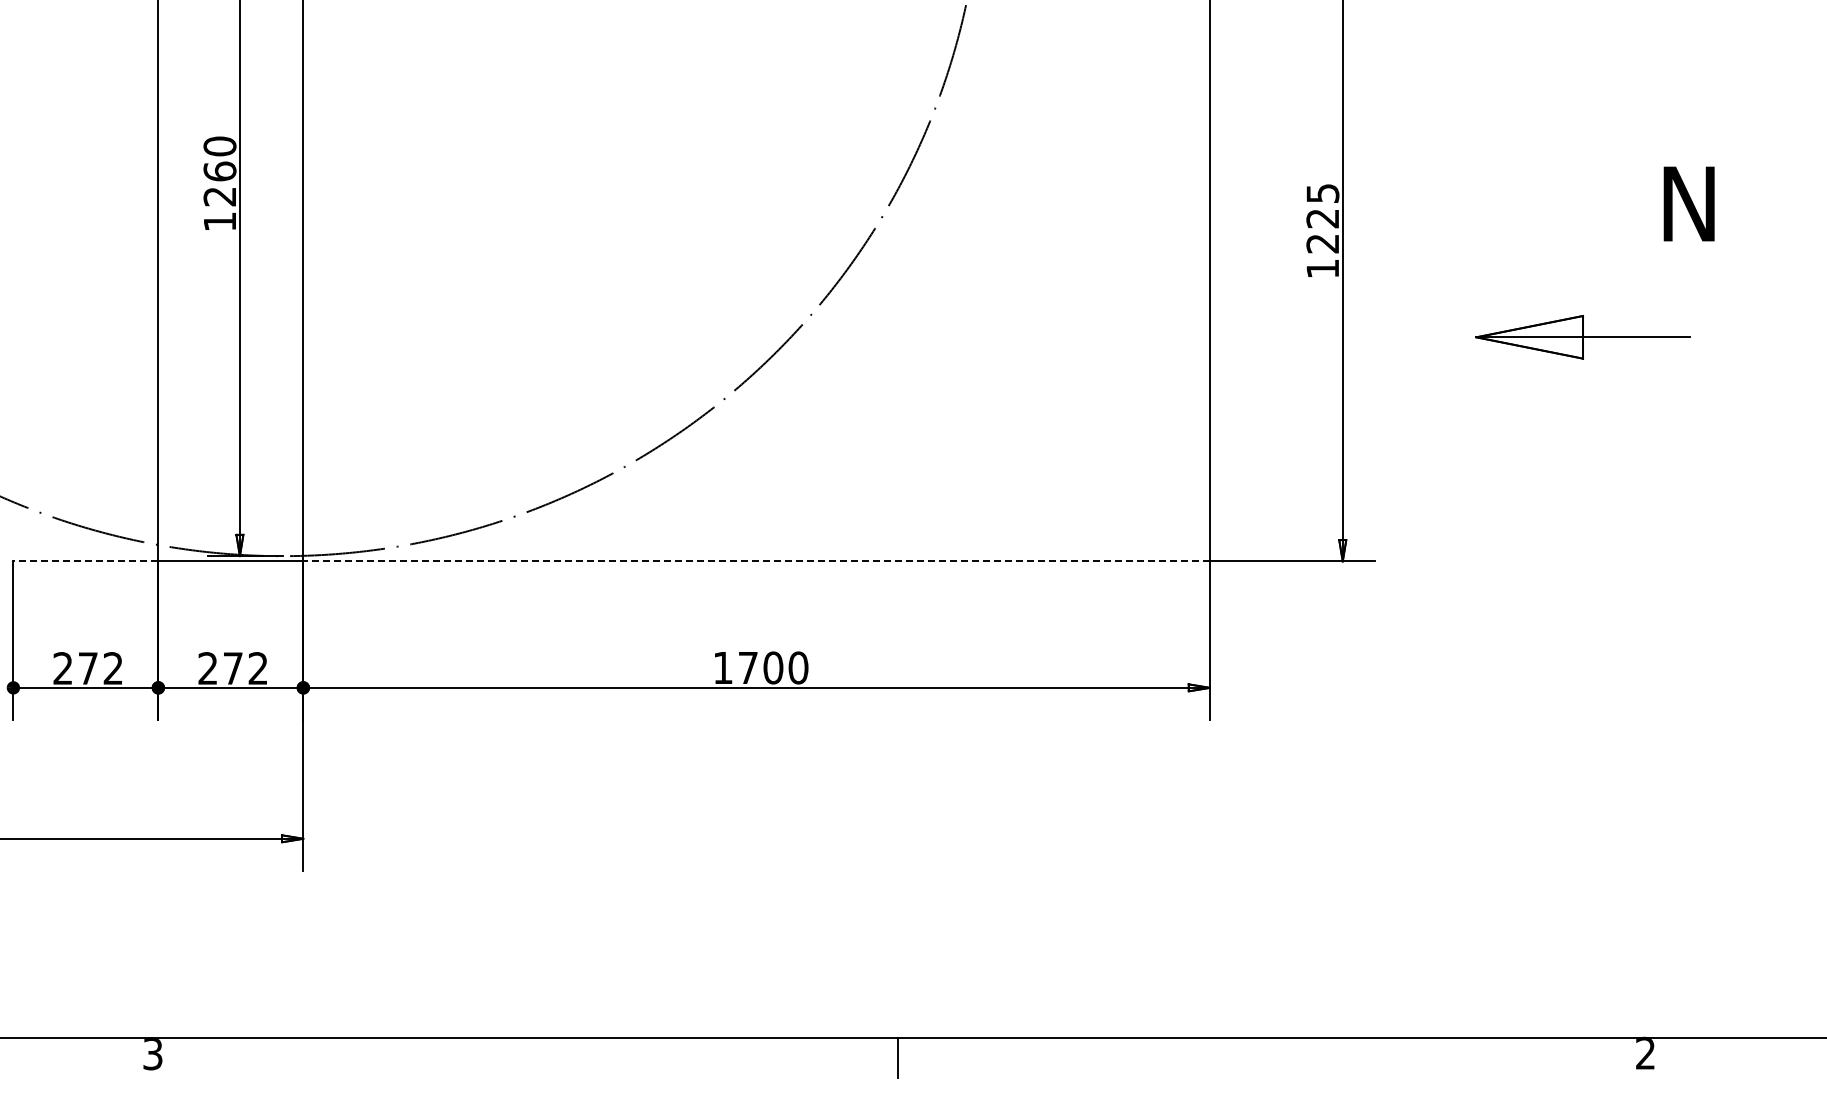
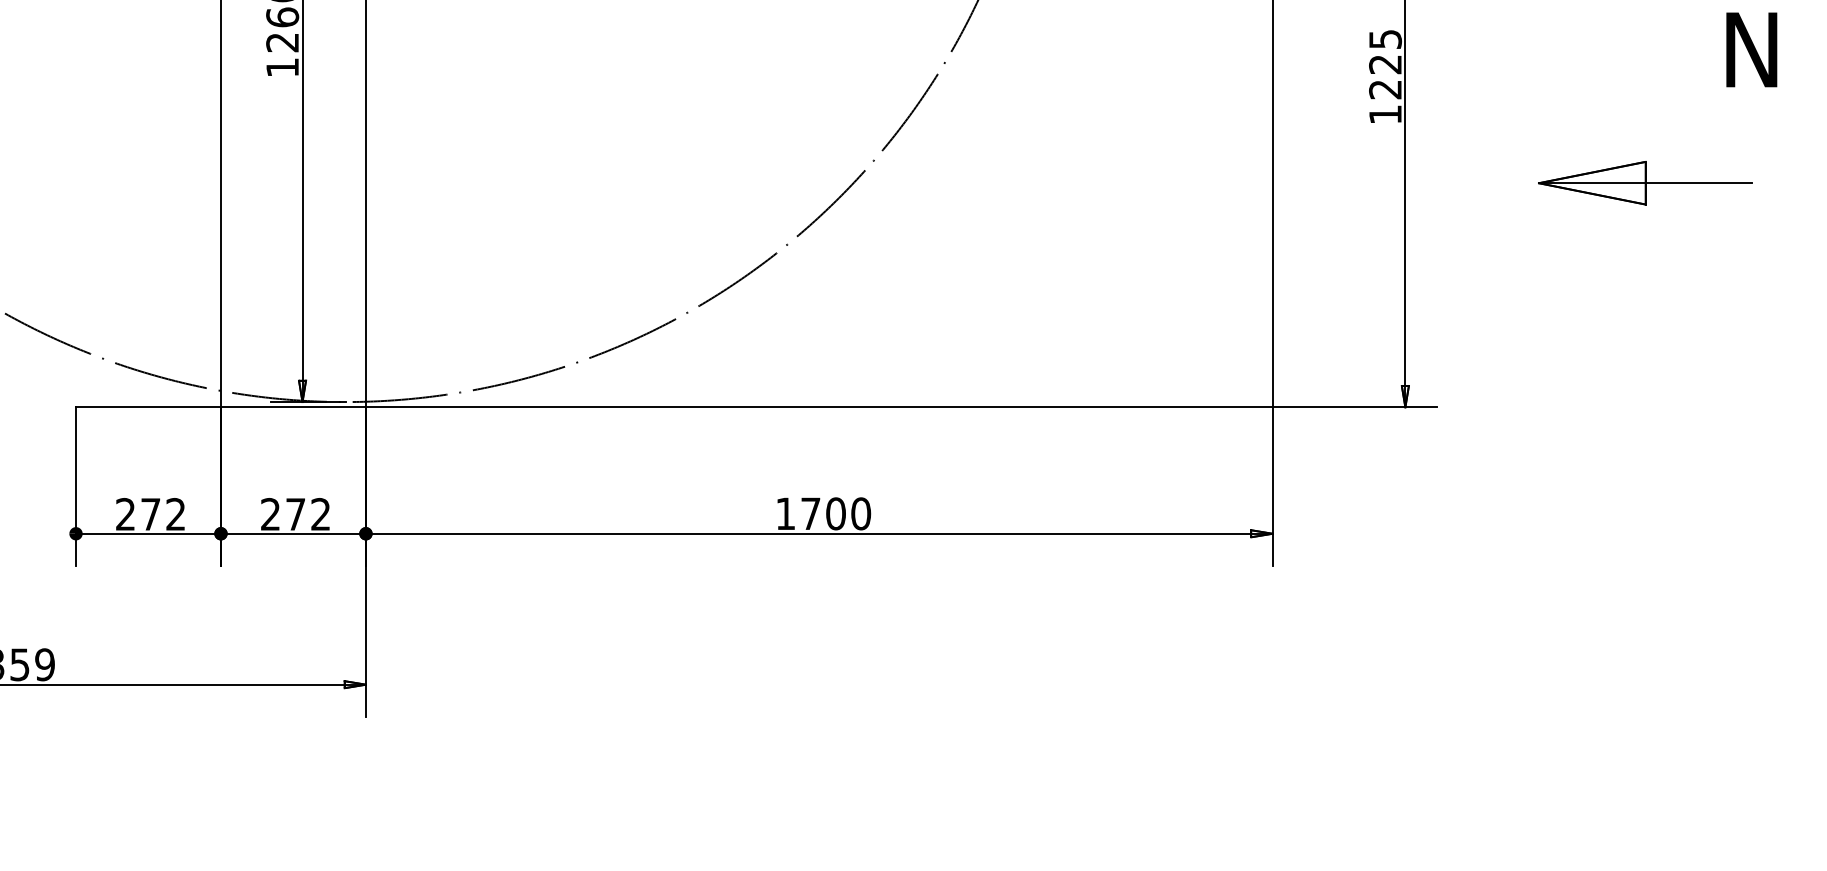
line: (85, 561) -> (148, 407), dashed -> solid
line: (756, 561) -> (819, 407), dashed -> solid

